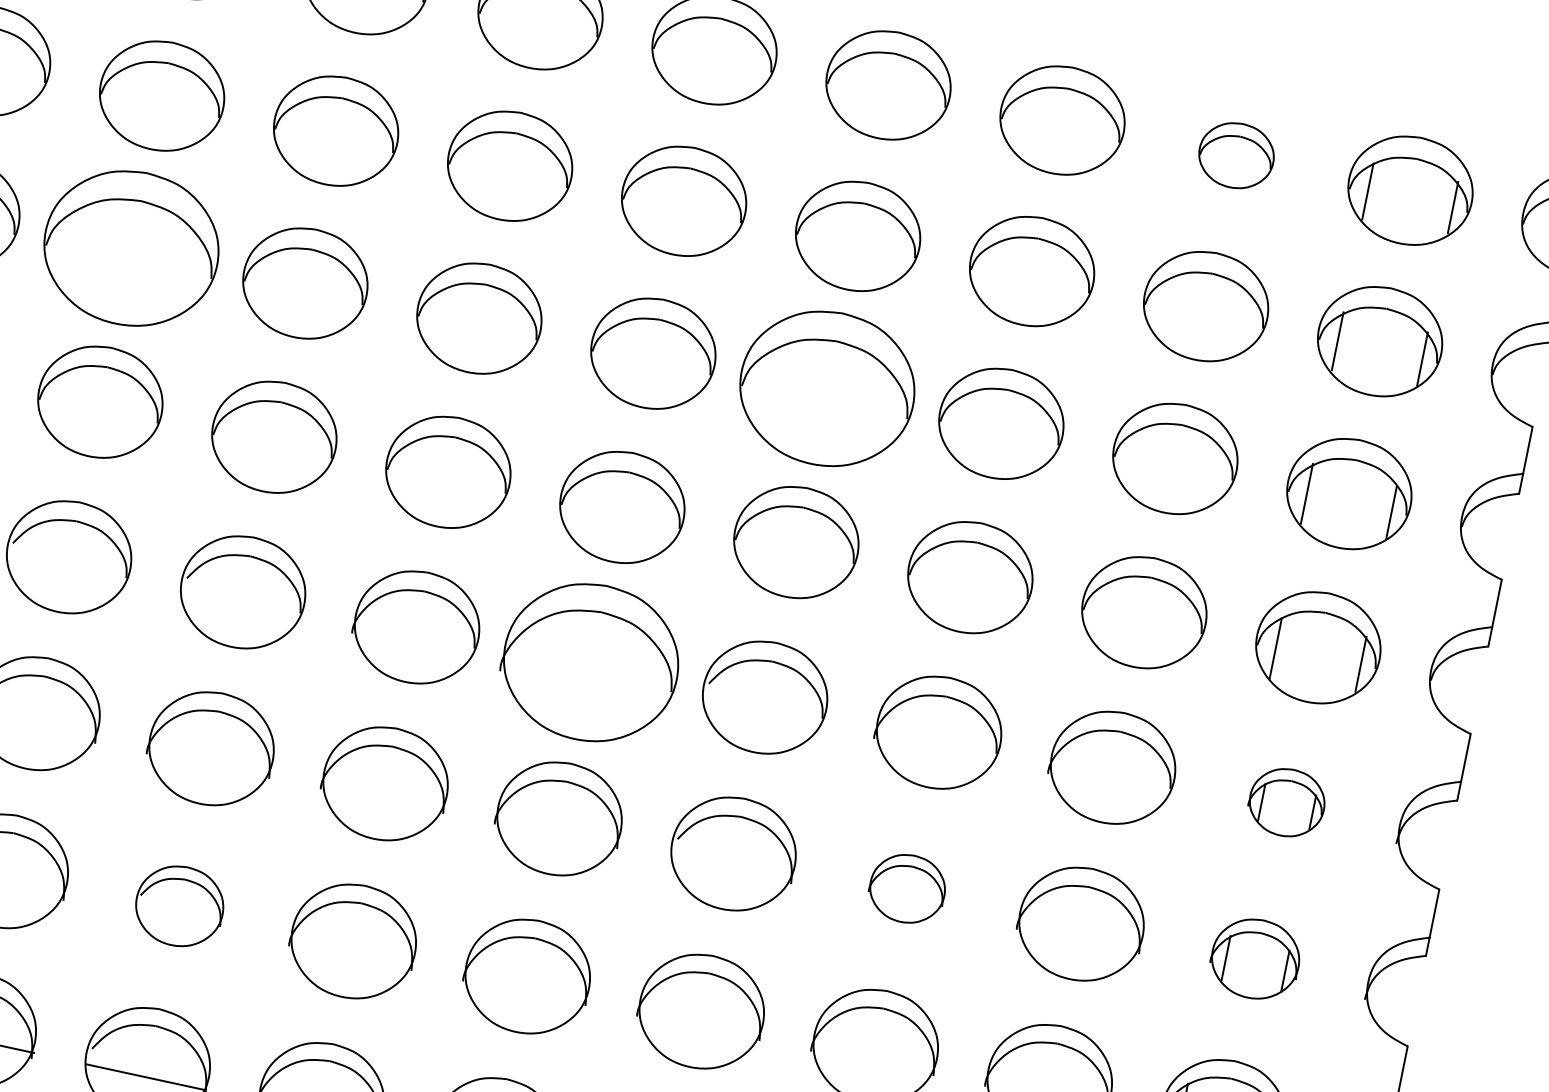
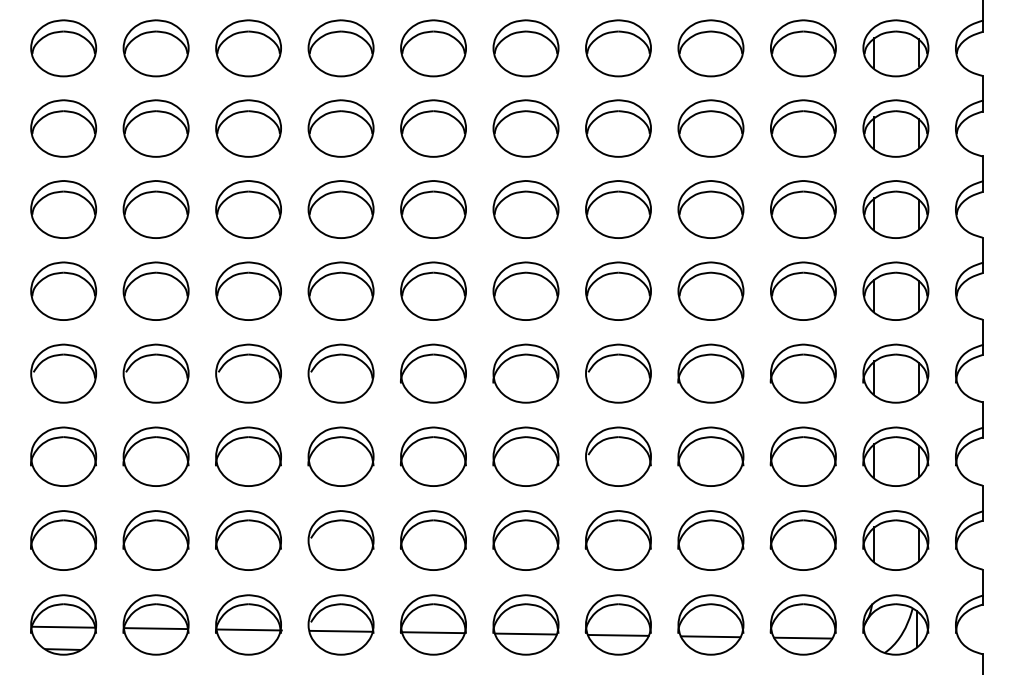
part: (1236, 155) -> (803, 48), size x1.67
part: (131, 248) -> (248, 209), size x0.71
part: (827, 388) -> (618, 209), size x0.71
part: (590, 661) -> (525, 373), size x0.71
part: (1286, 802) -> (895, 373), size x1.67
part: (906, 888) -> (710, 456), size x1.67
part: (178, 905) -> (340, 540), size x1.43
part: (1254, 958) -> (895, 456), size x1.43

